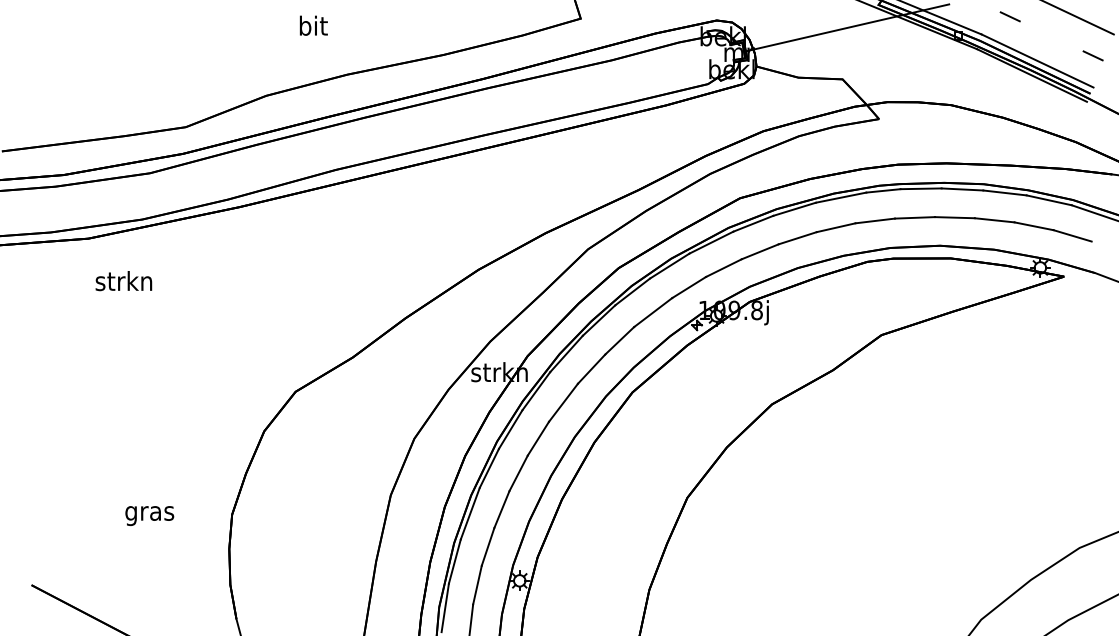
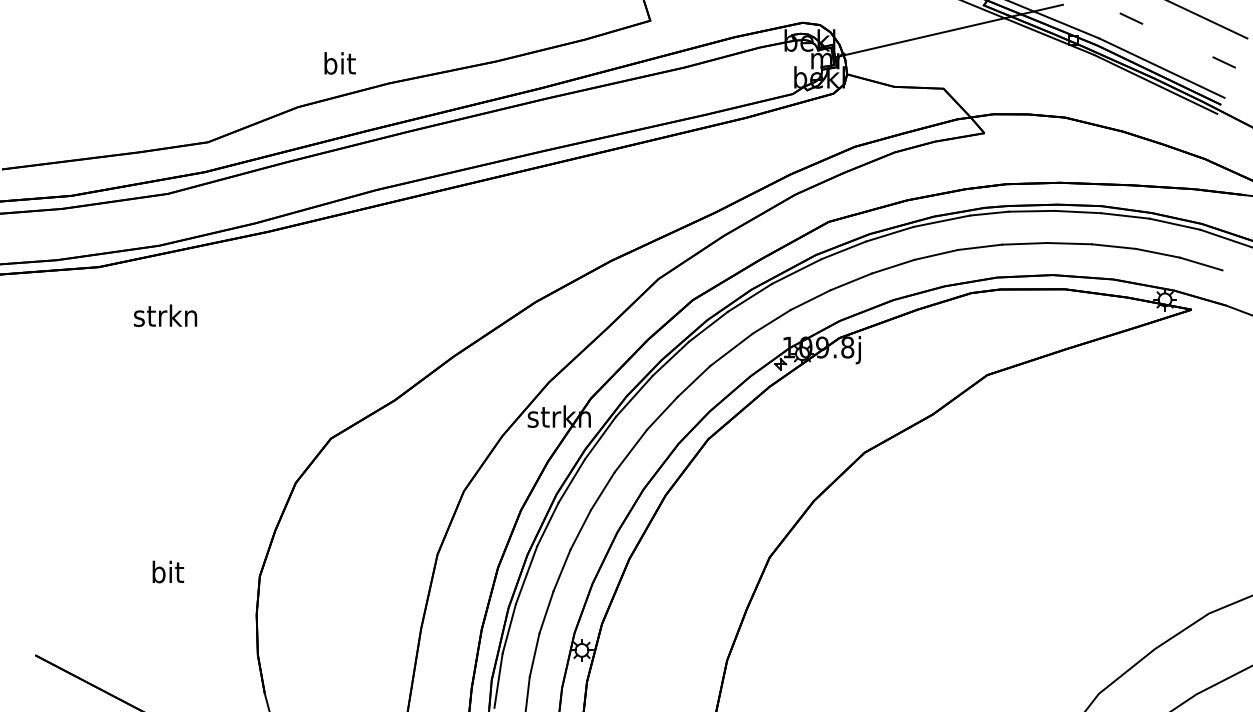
text: (313, 25) -> (339, 63), moved
text: (123, 281) -> (165, 316), moved
text: (149, 513) -> (167, 574), gras -> bit

